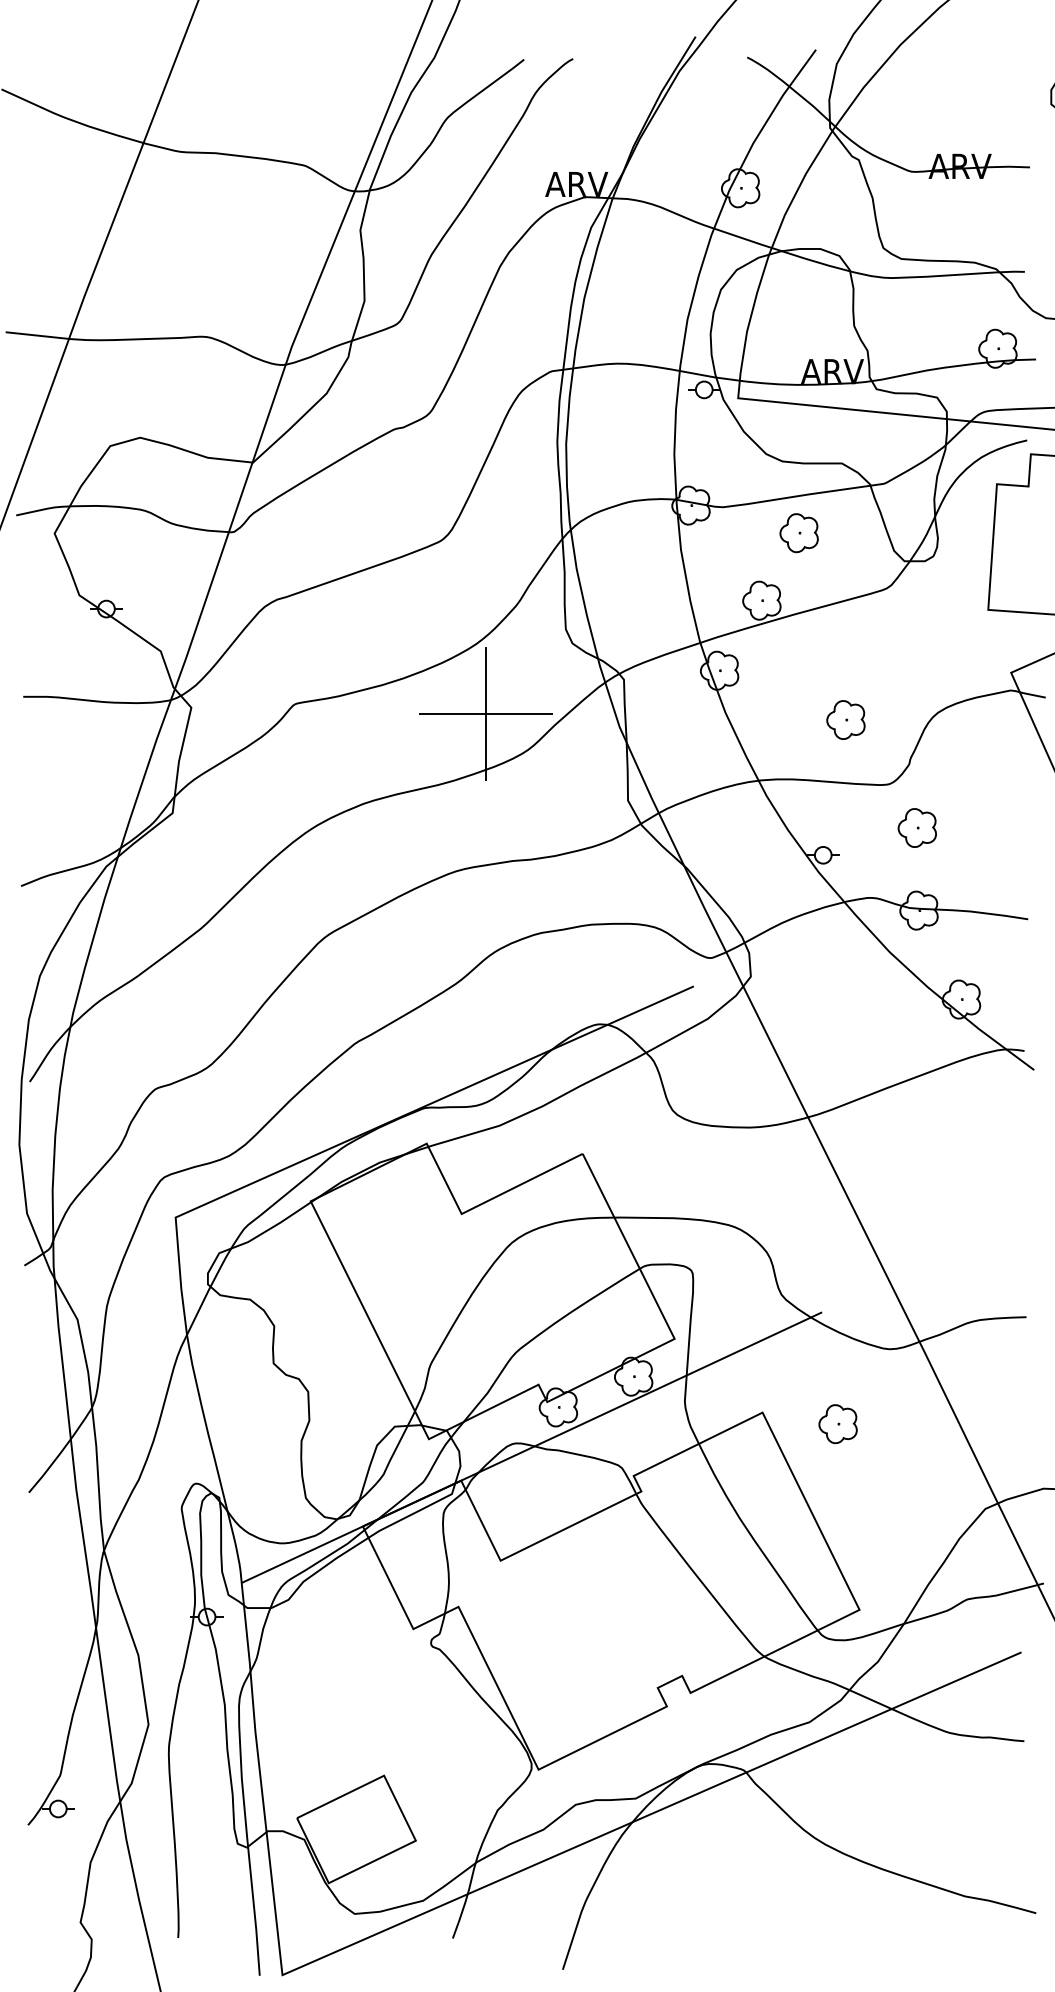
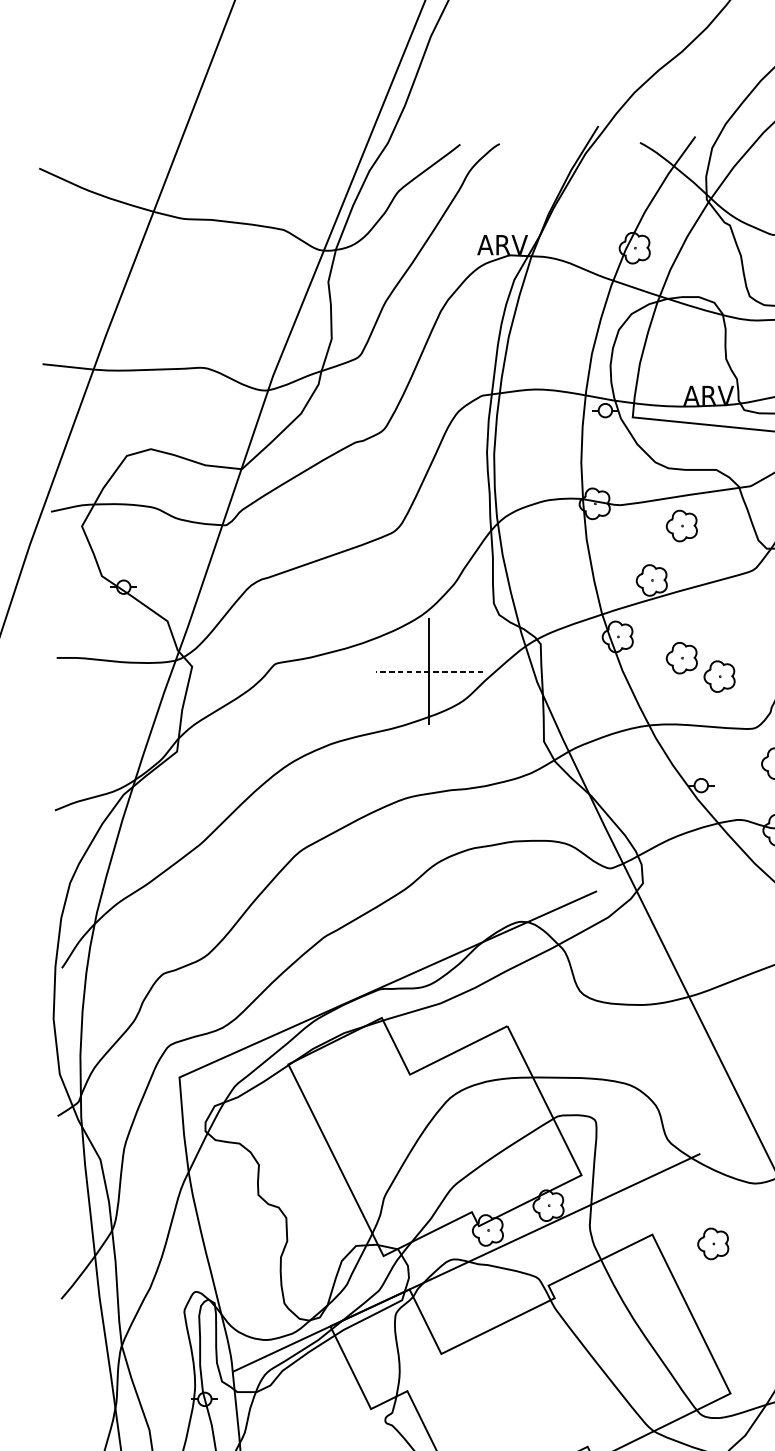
part: (798, 697) -> (681, 658), added
line: (485, 713) -> (429, 671), solid -> dashed

